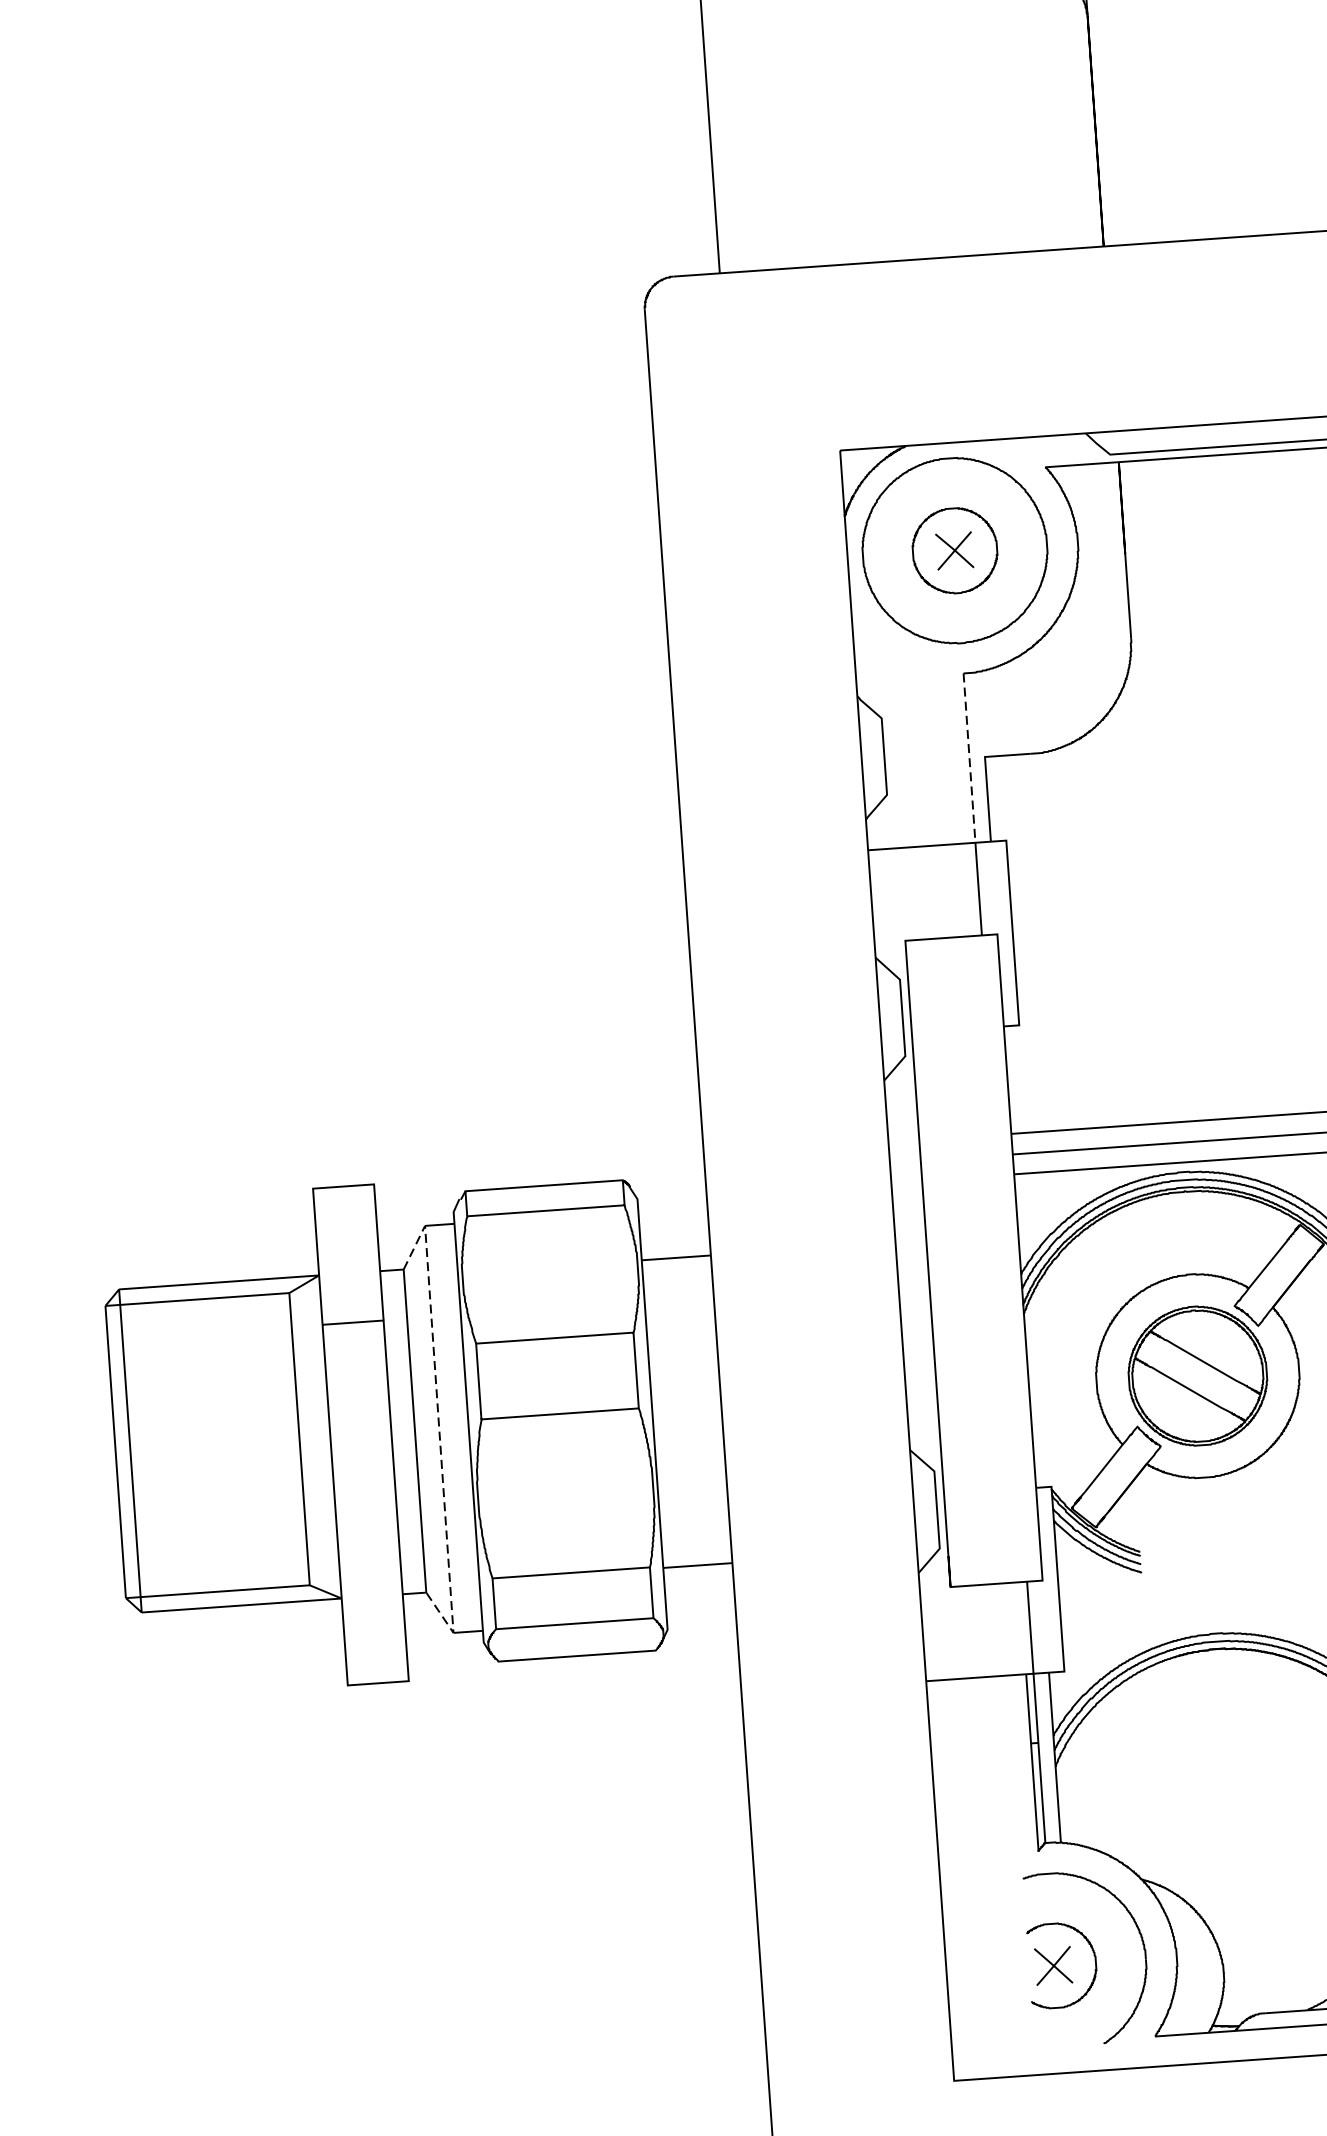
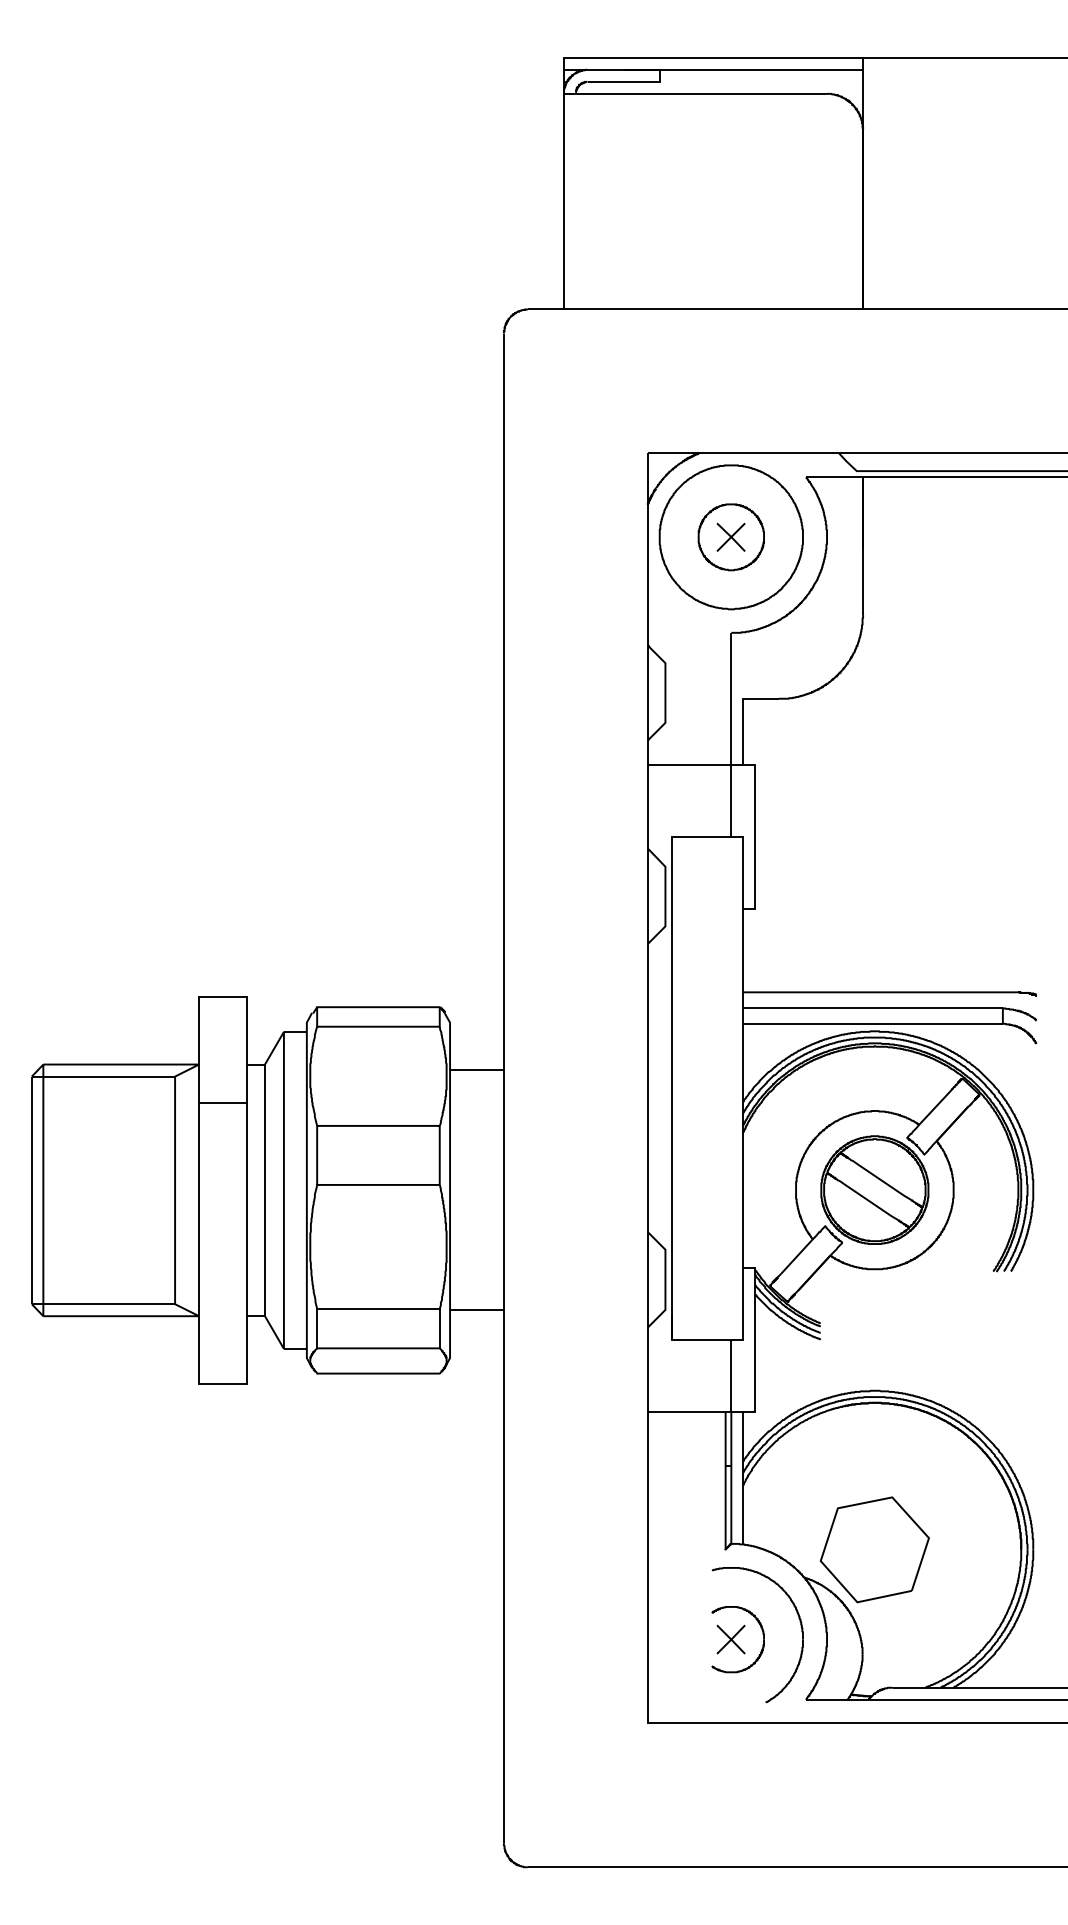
line: (969, 757) -> (731, 698), dashed -> solid
line: (438, 1429) -> (283, 1190), dashed -> solid
part: (1229, 1837) -> (874, 1549), added

